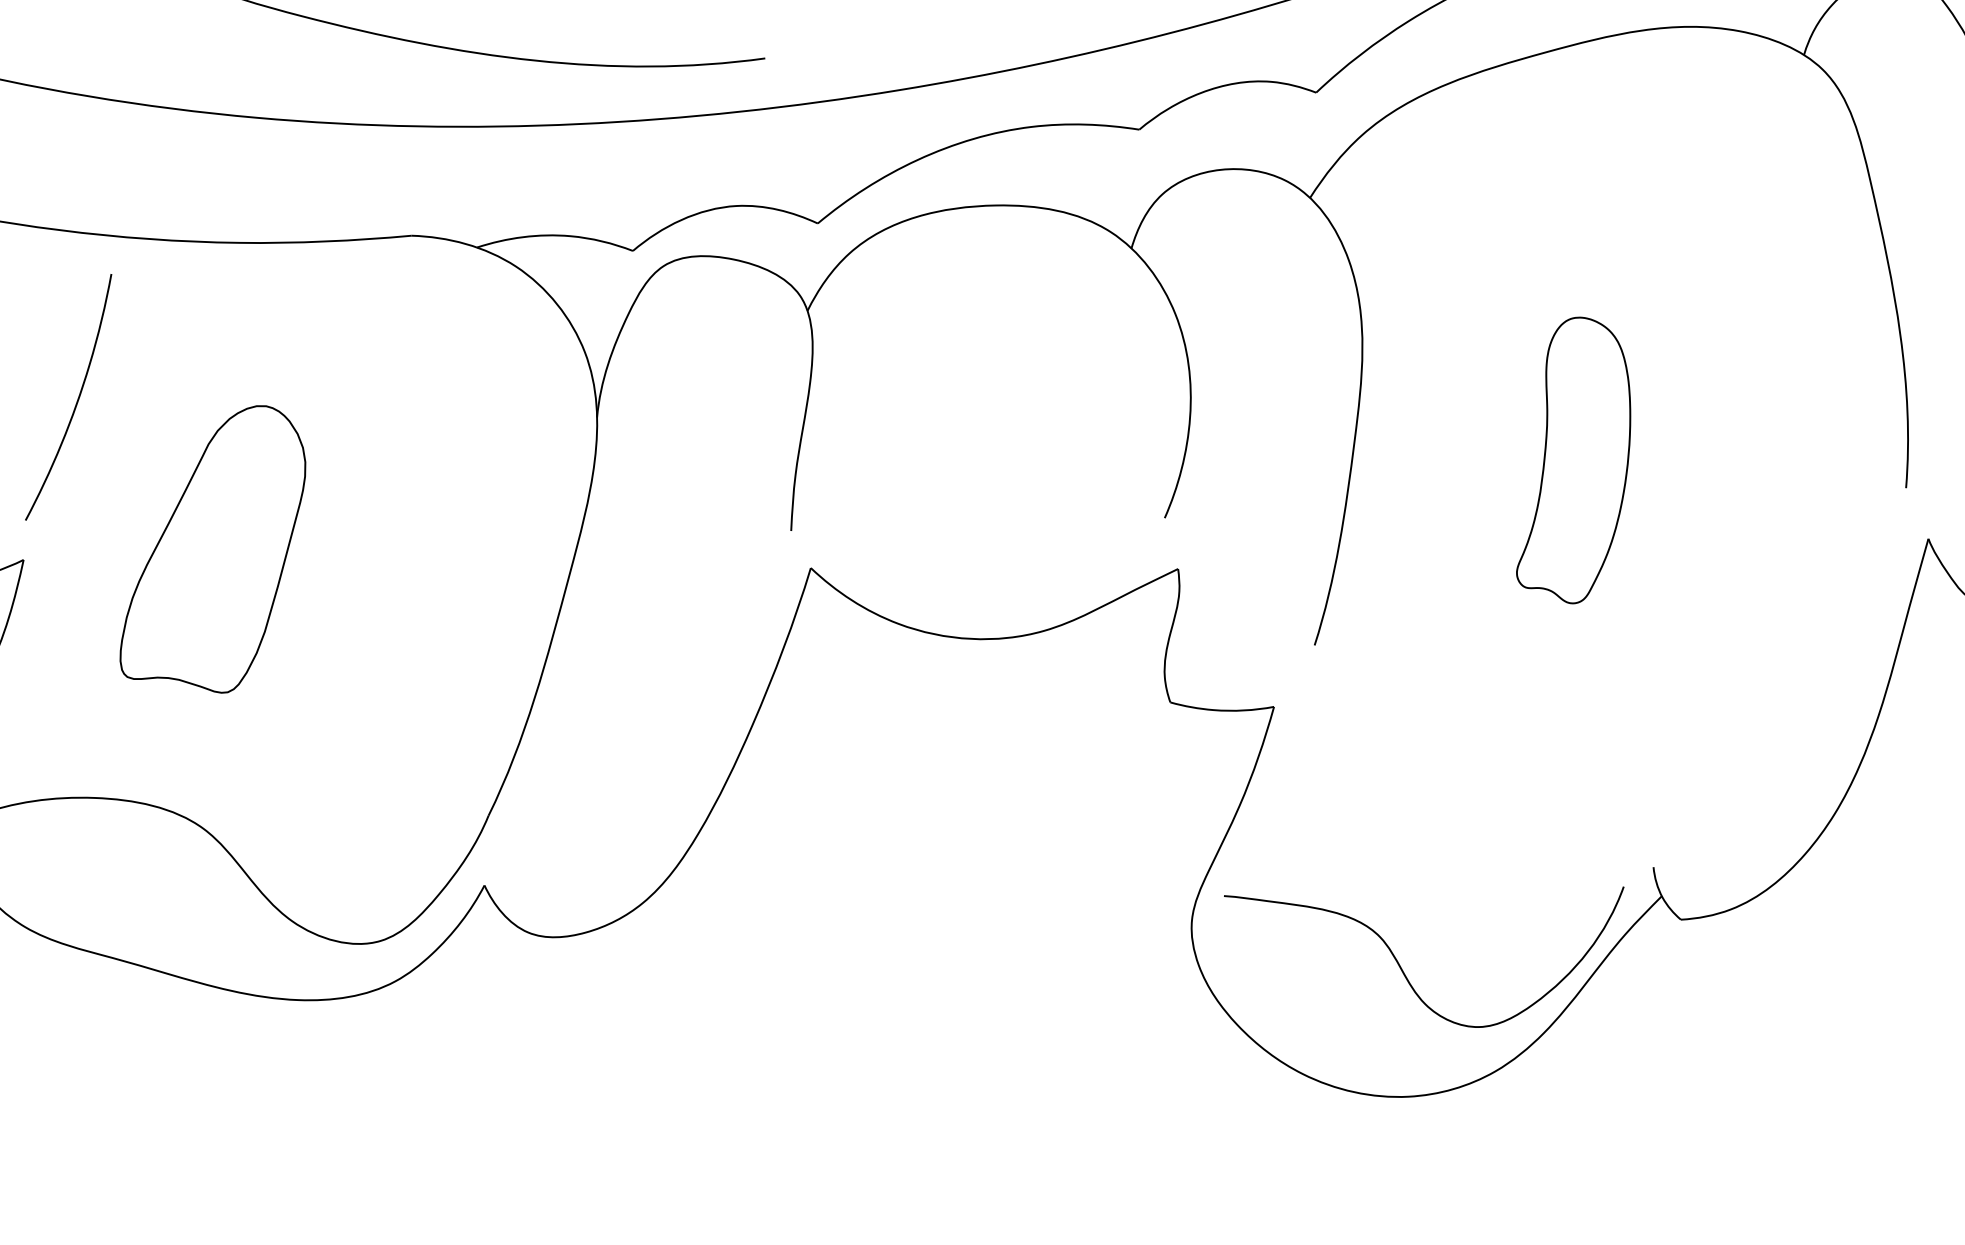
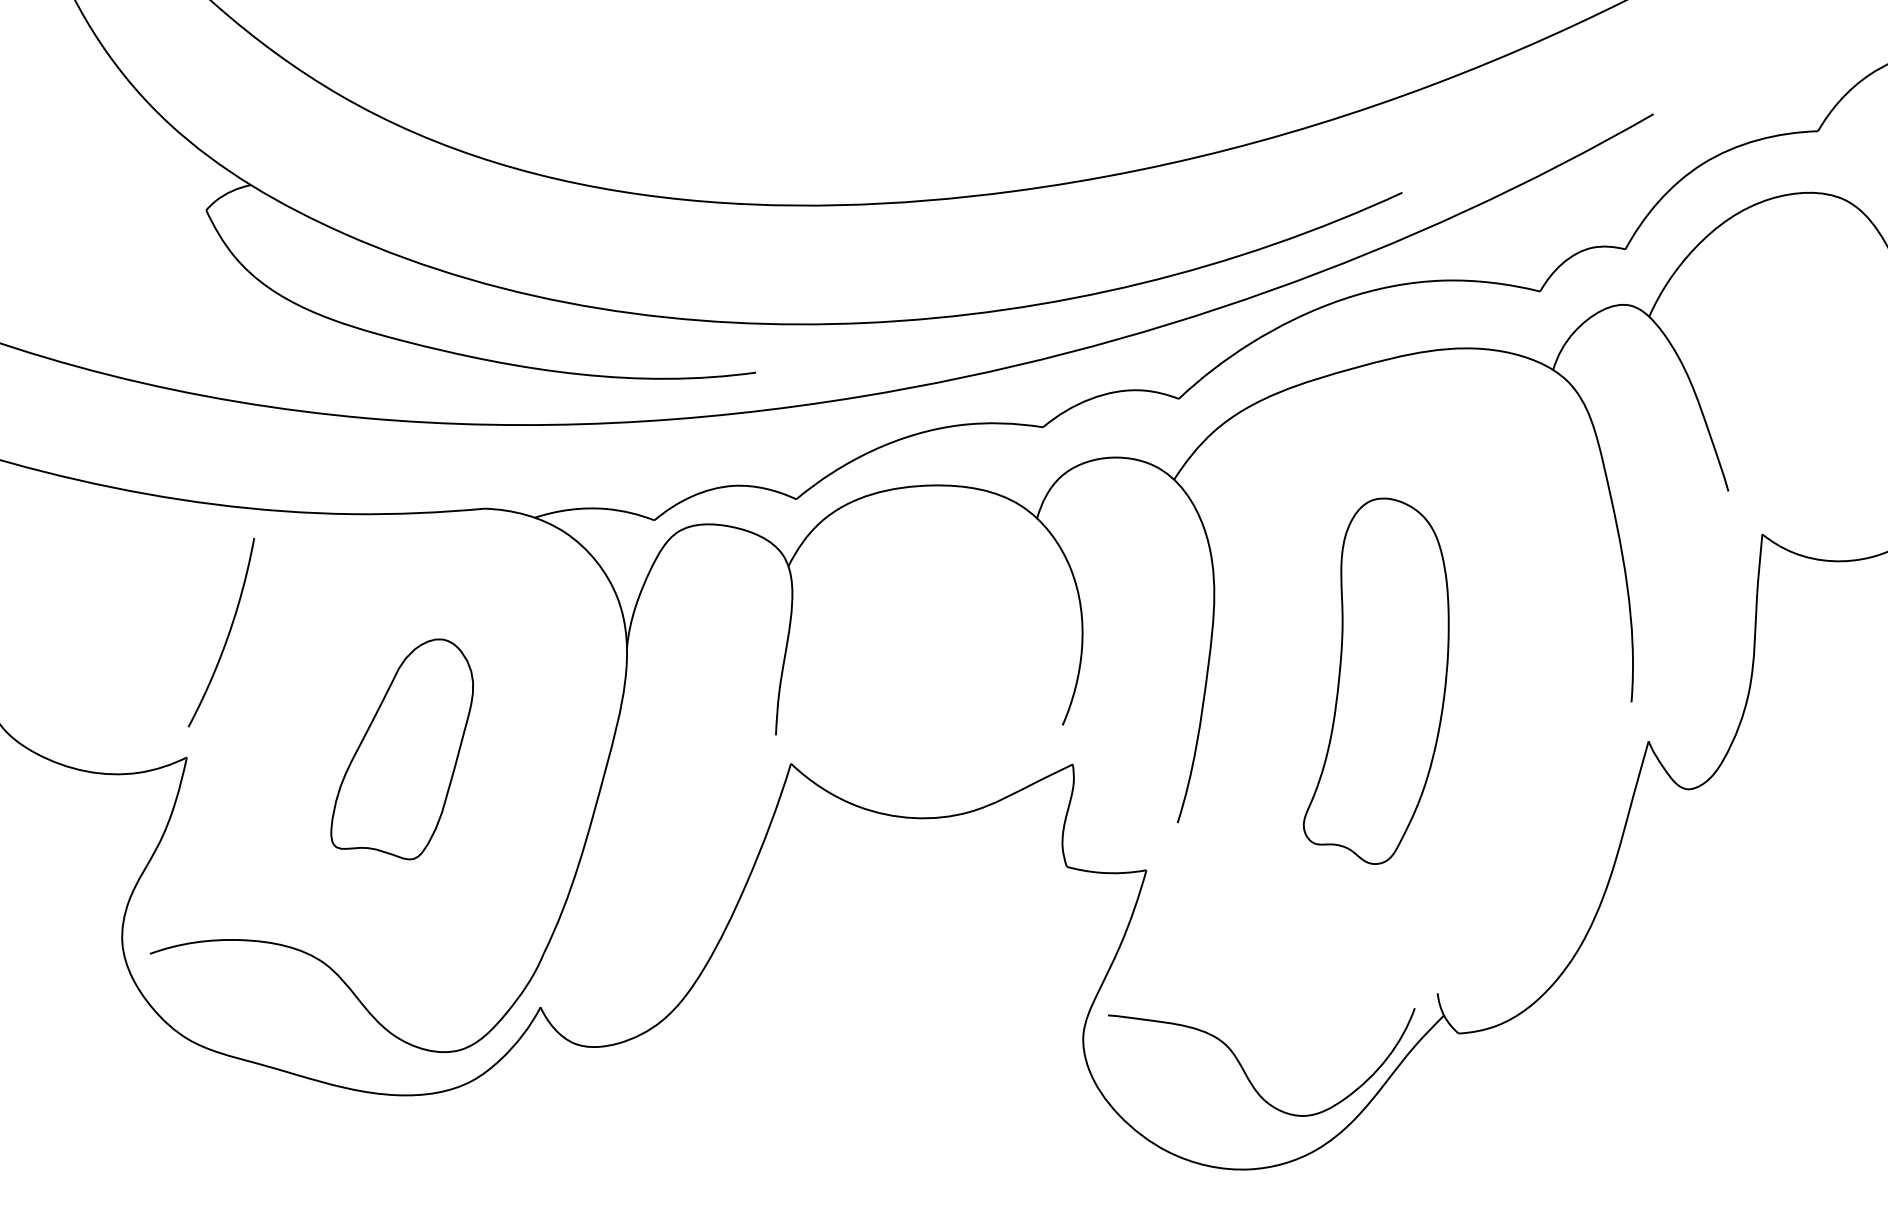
part: (1573, 459) -> (1376, 680), size x1.67
part: (212, 549) -> (401, 749), moved

